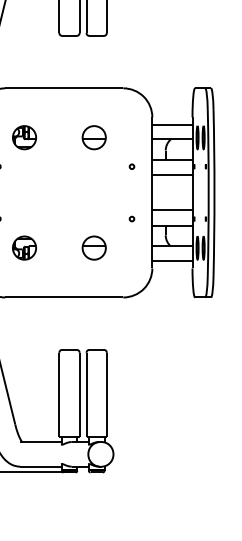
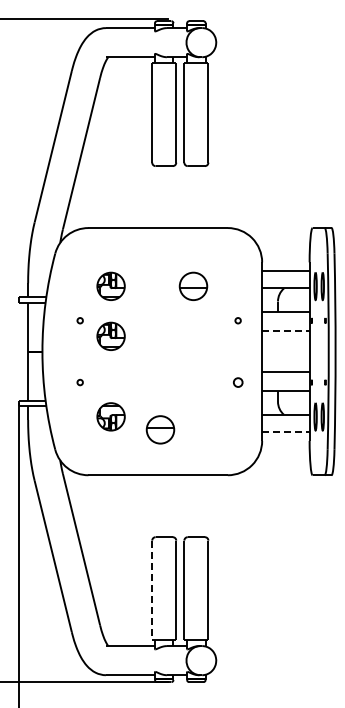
line: (172, 175) -> (285, 330), solid -> dashed
part: (24, 179) -> (110, 335), added
circle: (131, 219) -> (237, 382), size x1.6
part: (94, 247) -> (160, 429), moved
line: (172, 260) -> (285, 431), solid -> dashed
line: (59, 395) -> (152, 590), solid -> dashed

